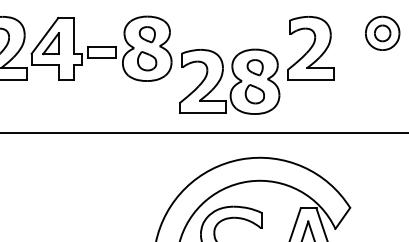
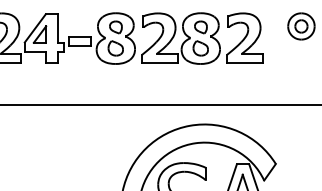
part: (229, 81) -> (180, 38), moved

